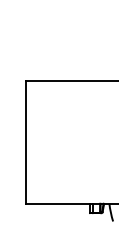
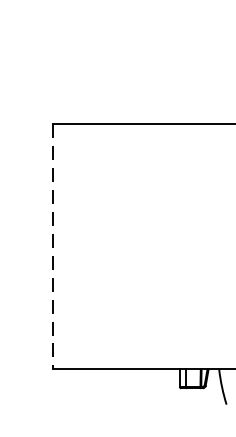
line: (26, 142) -> (53, 247), solid -> dashed

